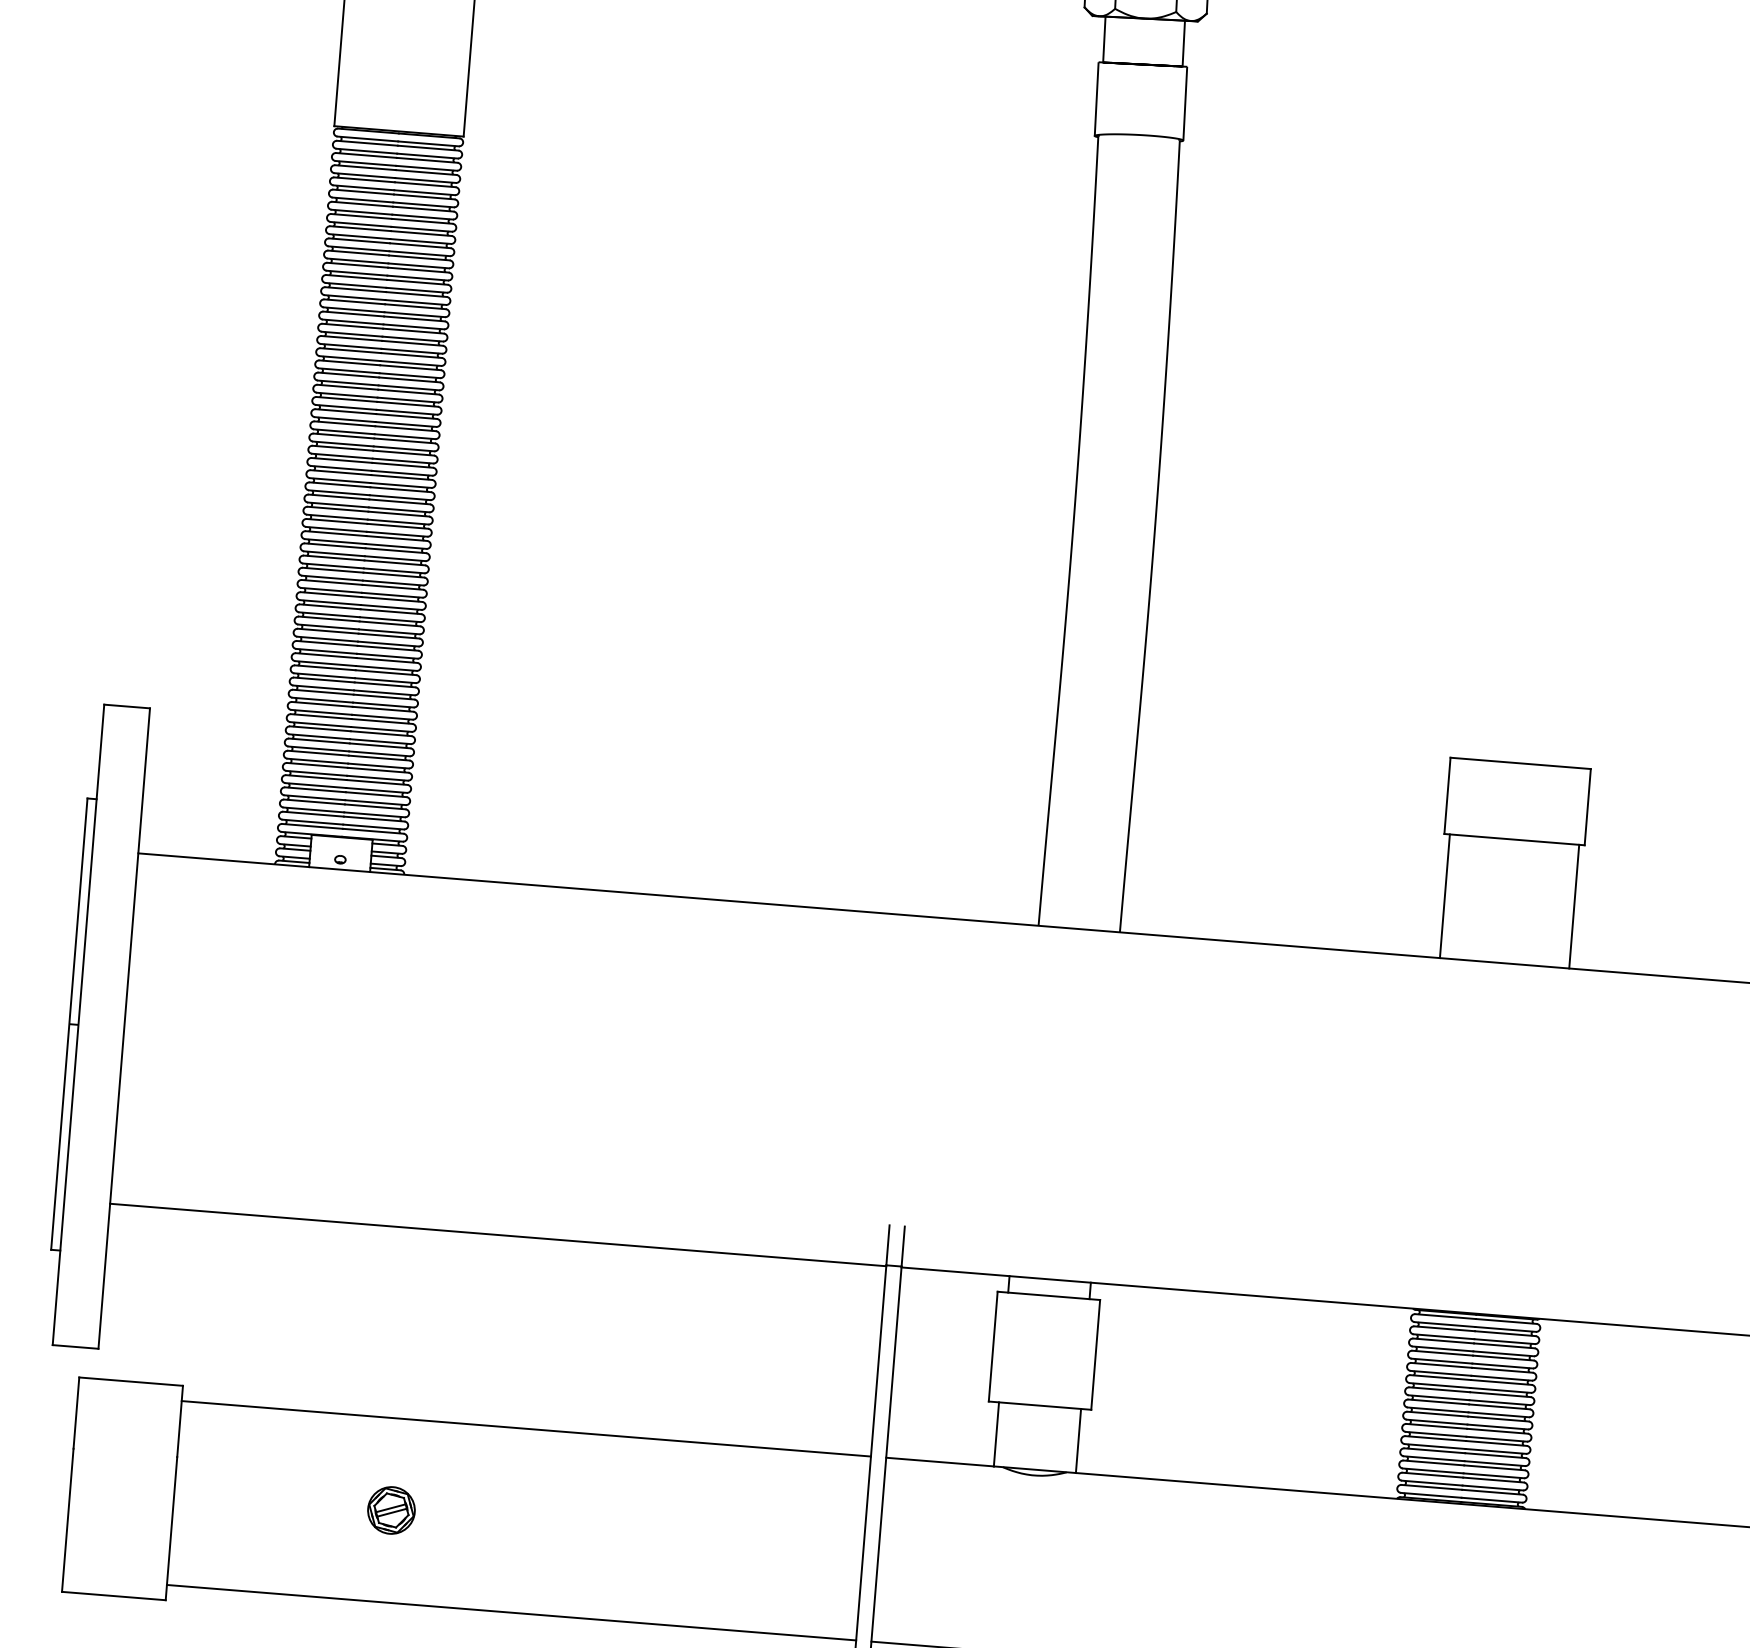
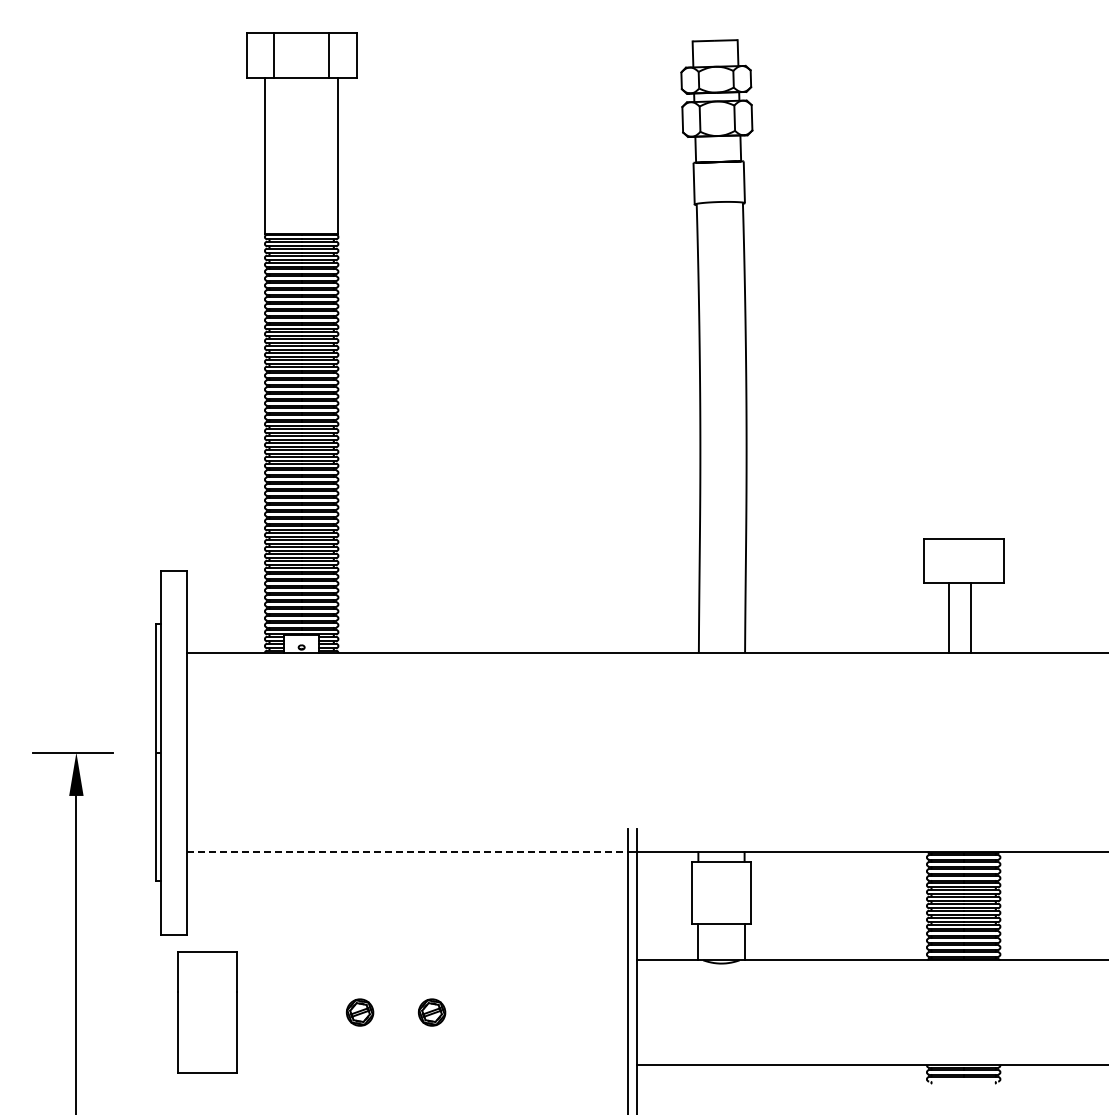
line: (1444, 895) -> (970, 617), moved
line: (1574, 905) -> (949, 617), moved
line: (497, 1235) -> (407, 852), solid -> dashed
line: (526, 1429) -> (432, 960), removed
part: (518, 1520) -> (432, 1012), added
line: (511, 1612) -> (432, 1064), removed

